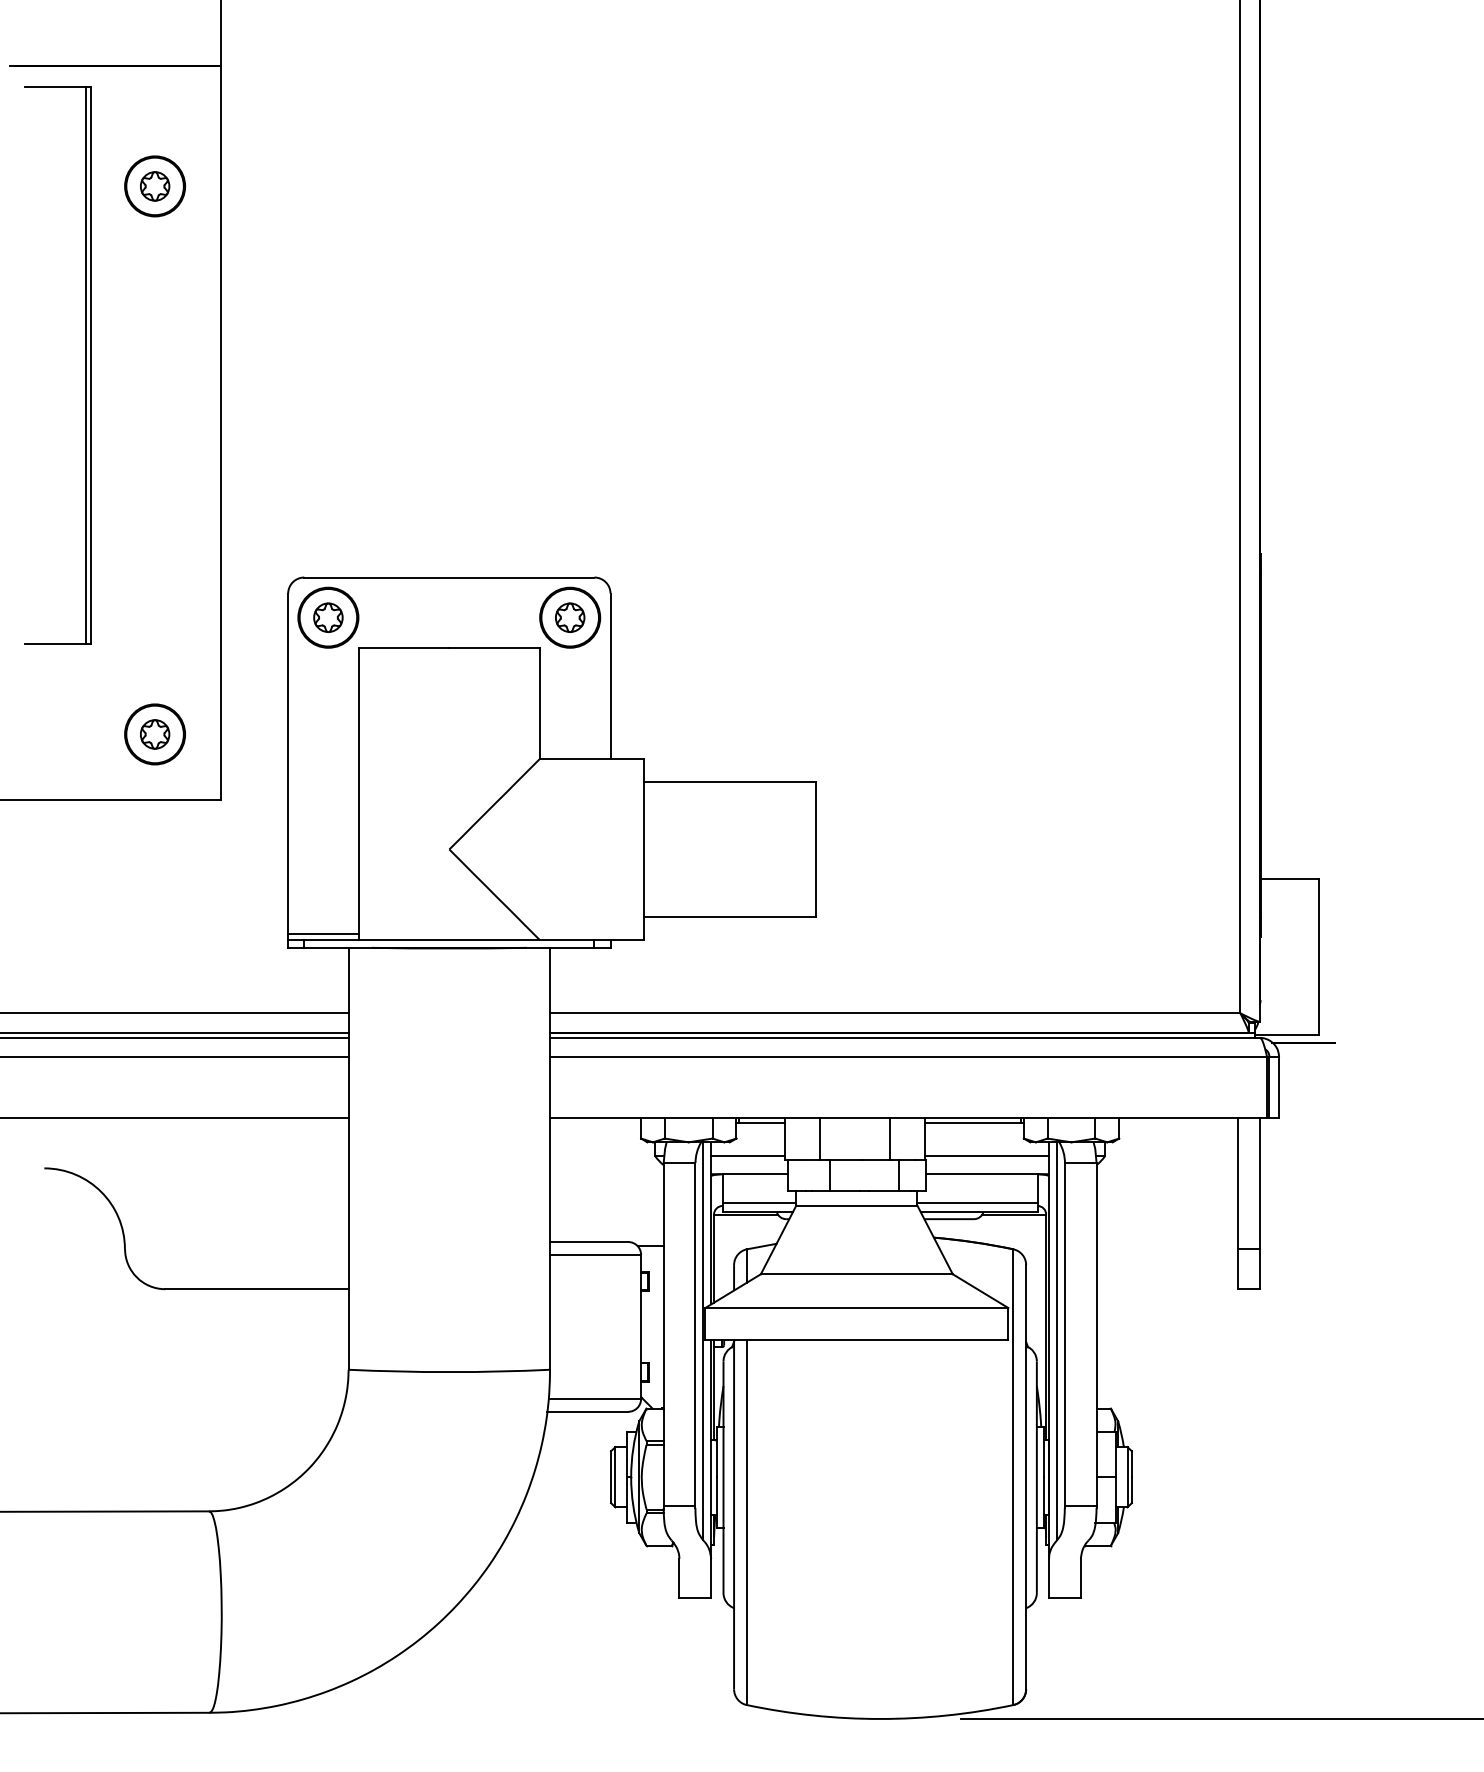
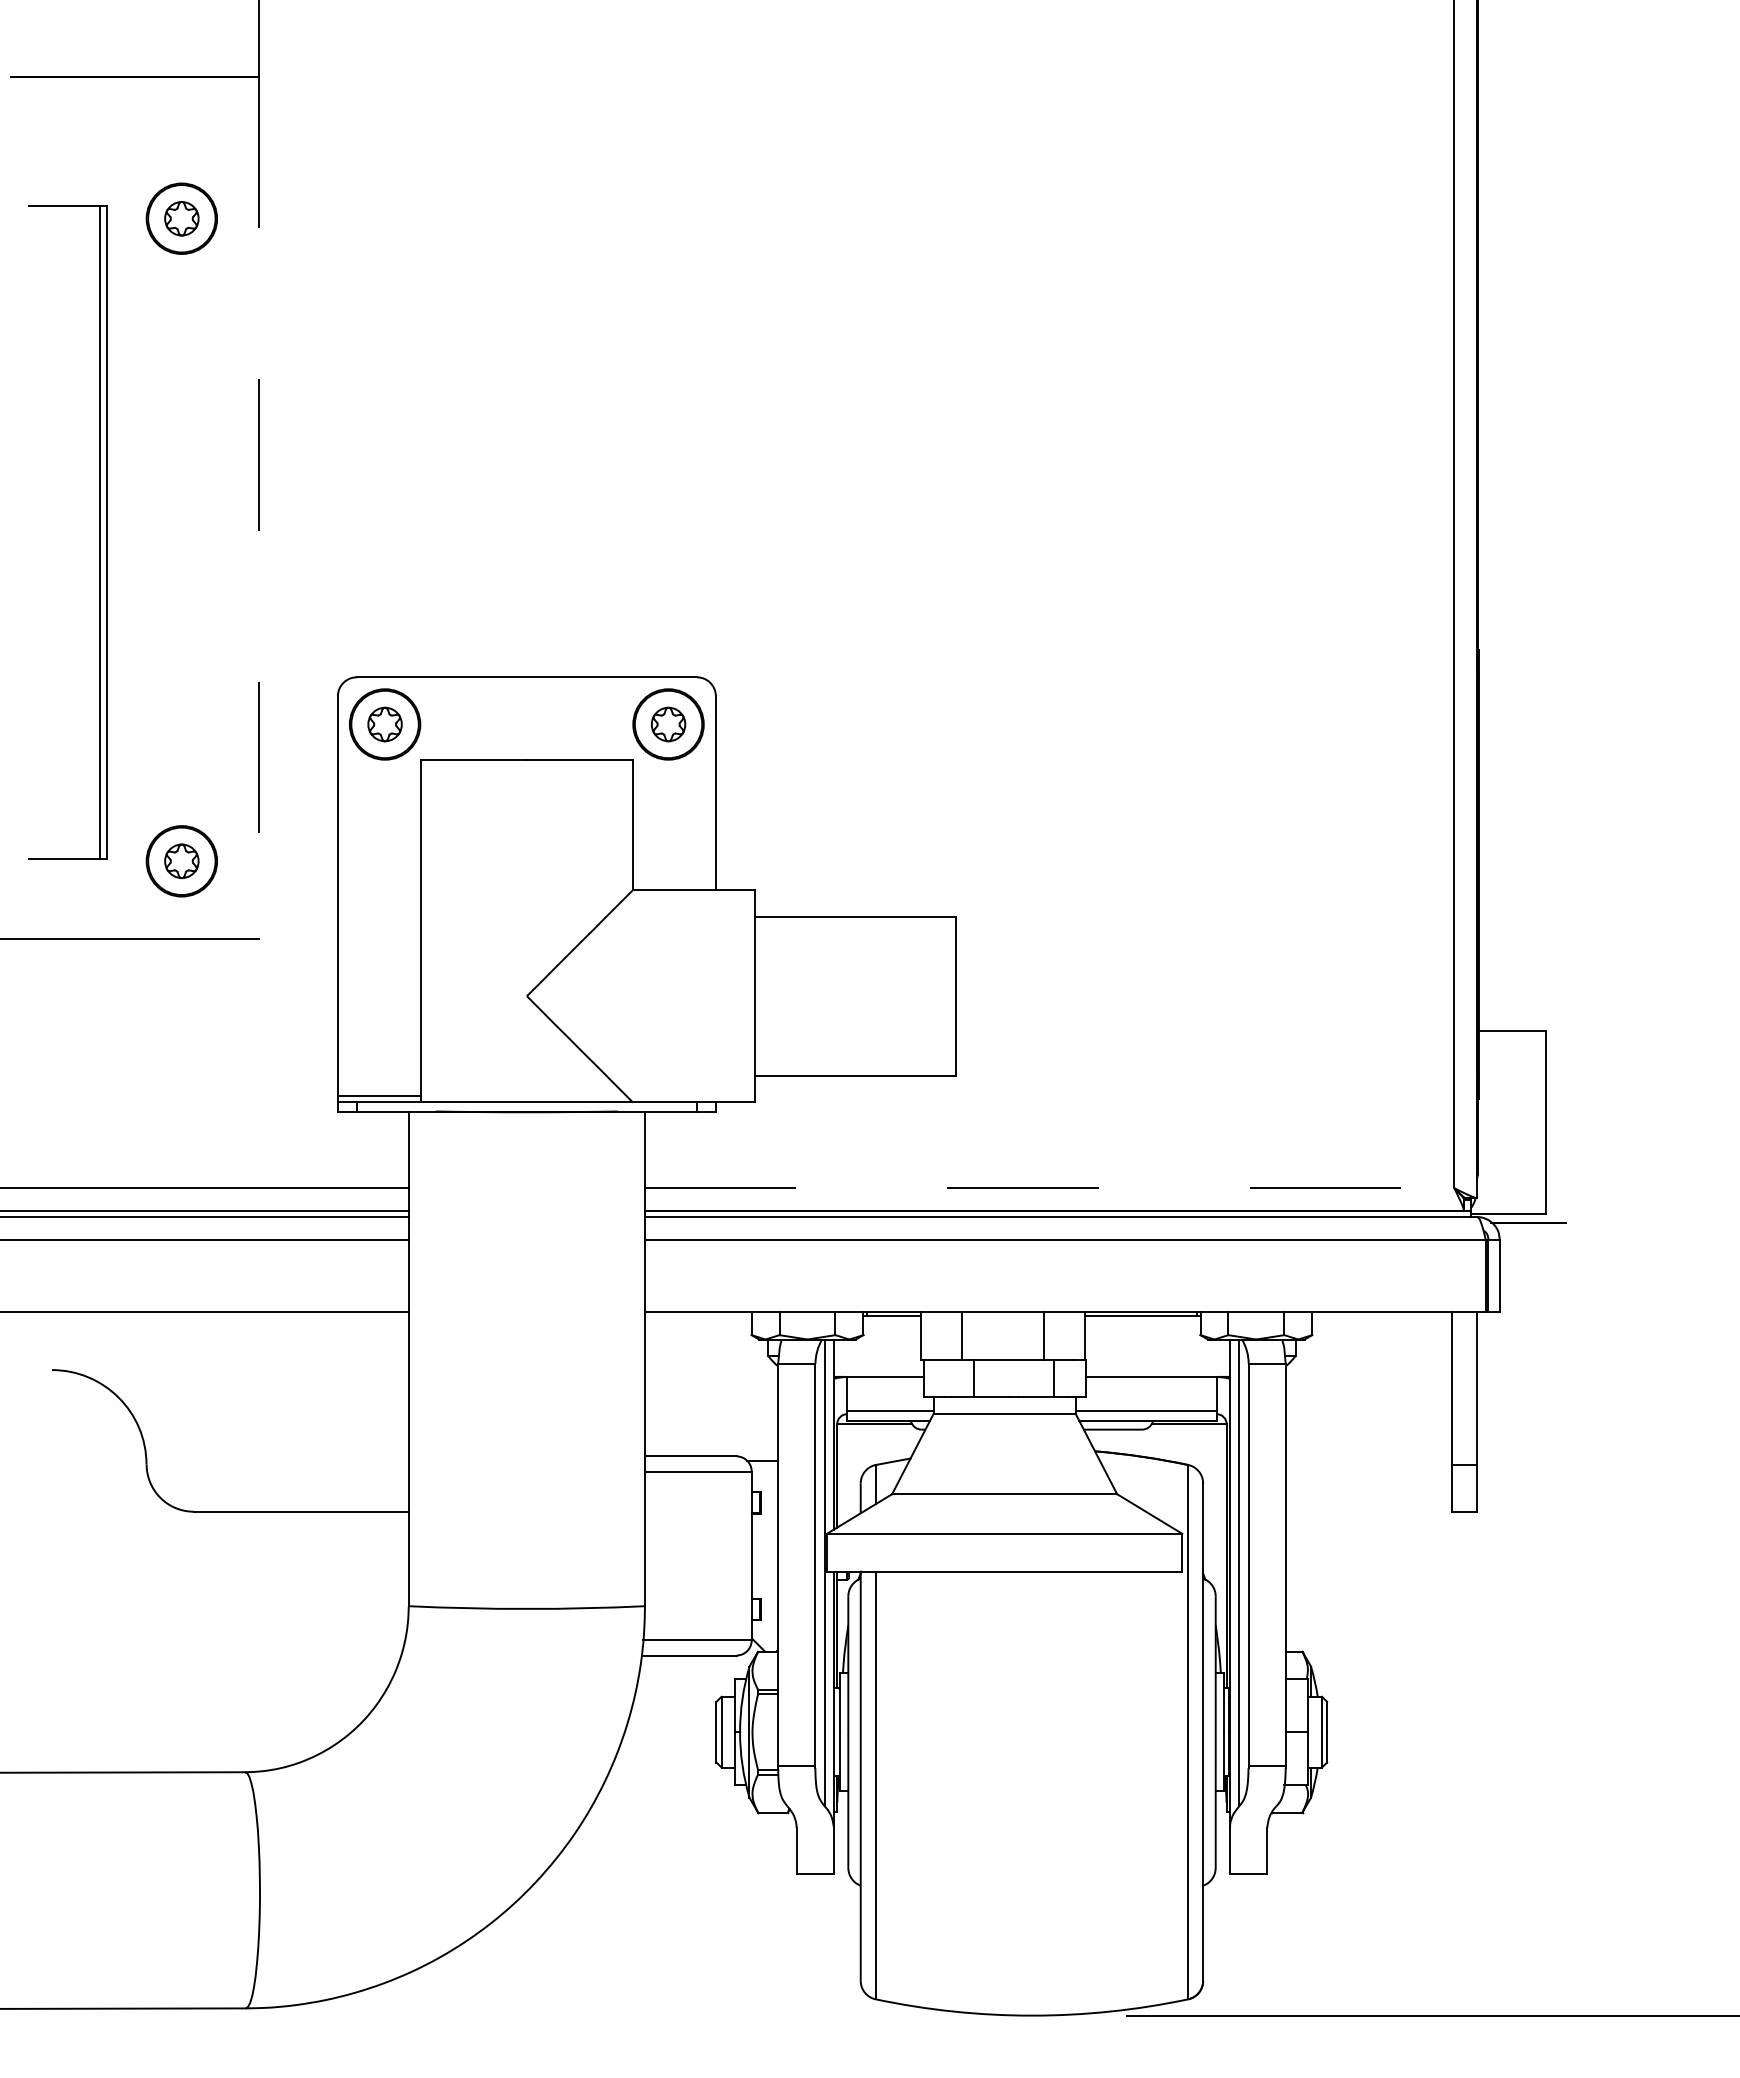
part: (84, 365) -> (99, 532), moved
line: (220, 432) -> (258, 507), solid -> dashed
line: (895, 1013) -> (1049, 1188), solid -> dashed
line: (747, 1155) -> (876, 1355), removed
line: (987, 1155) -> (1157, 1355), removed

